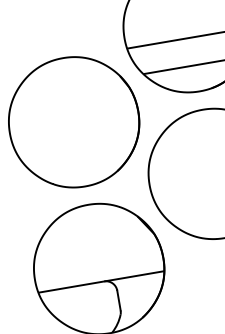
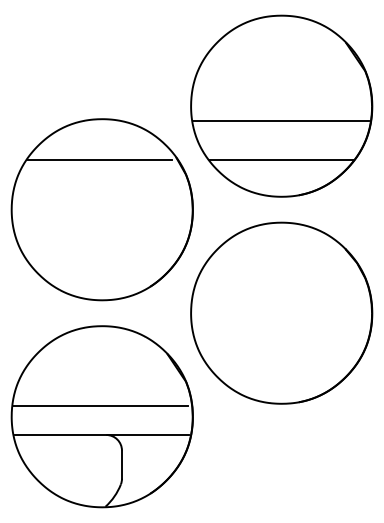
line: (66, 87) -> (99, 159), added
line: (96, 261) -> (100, 405), added

